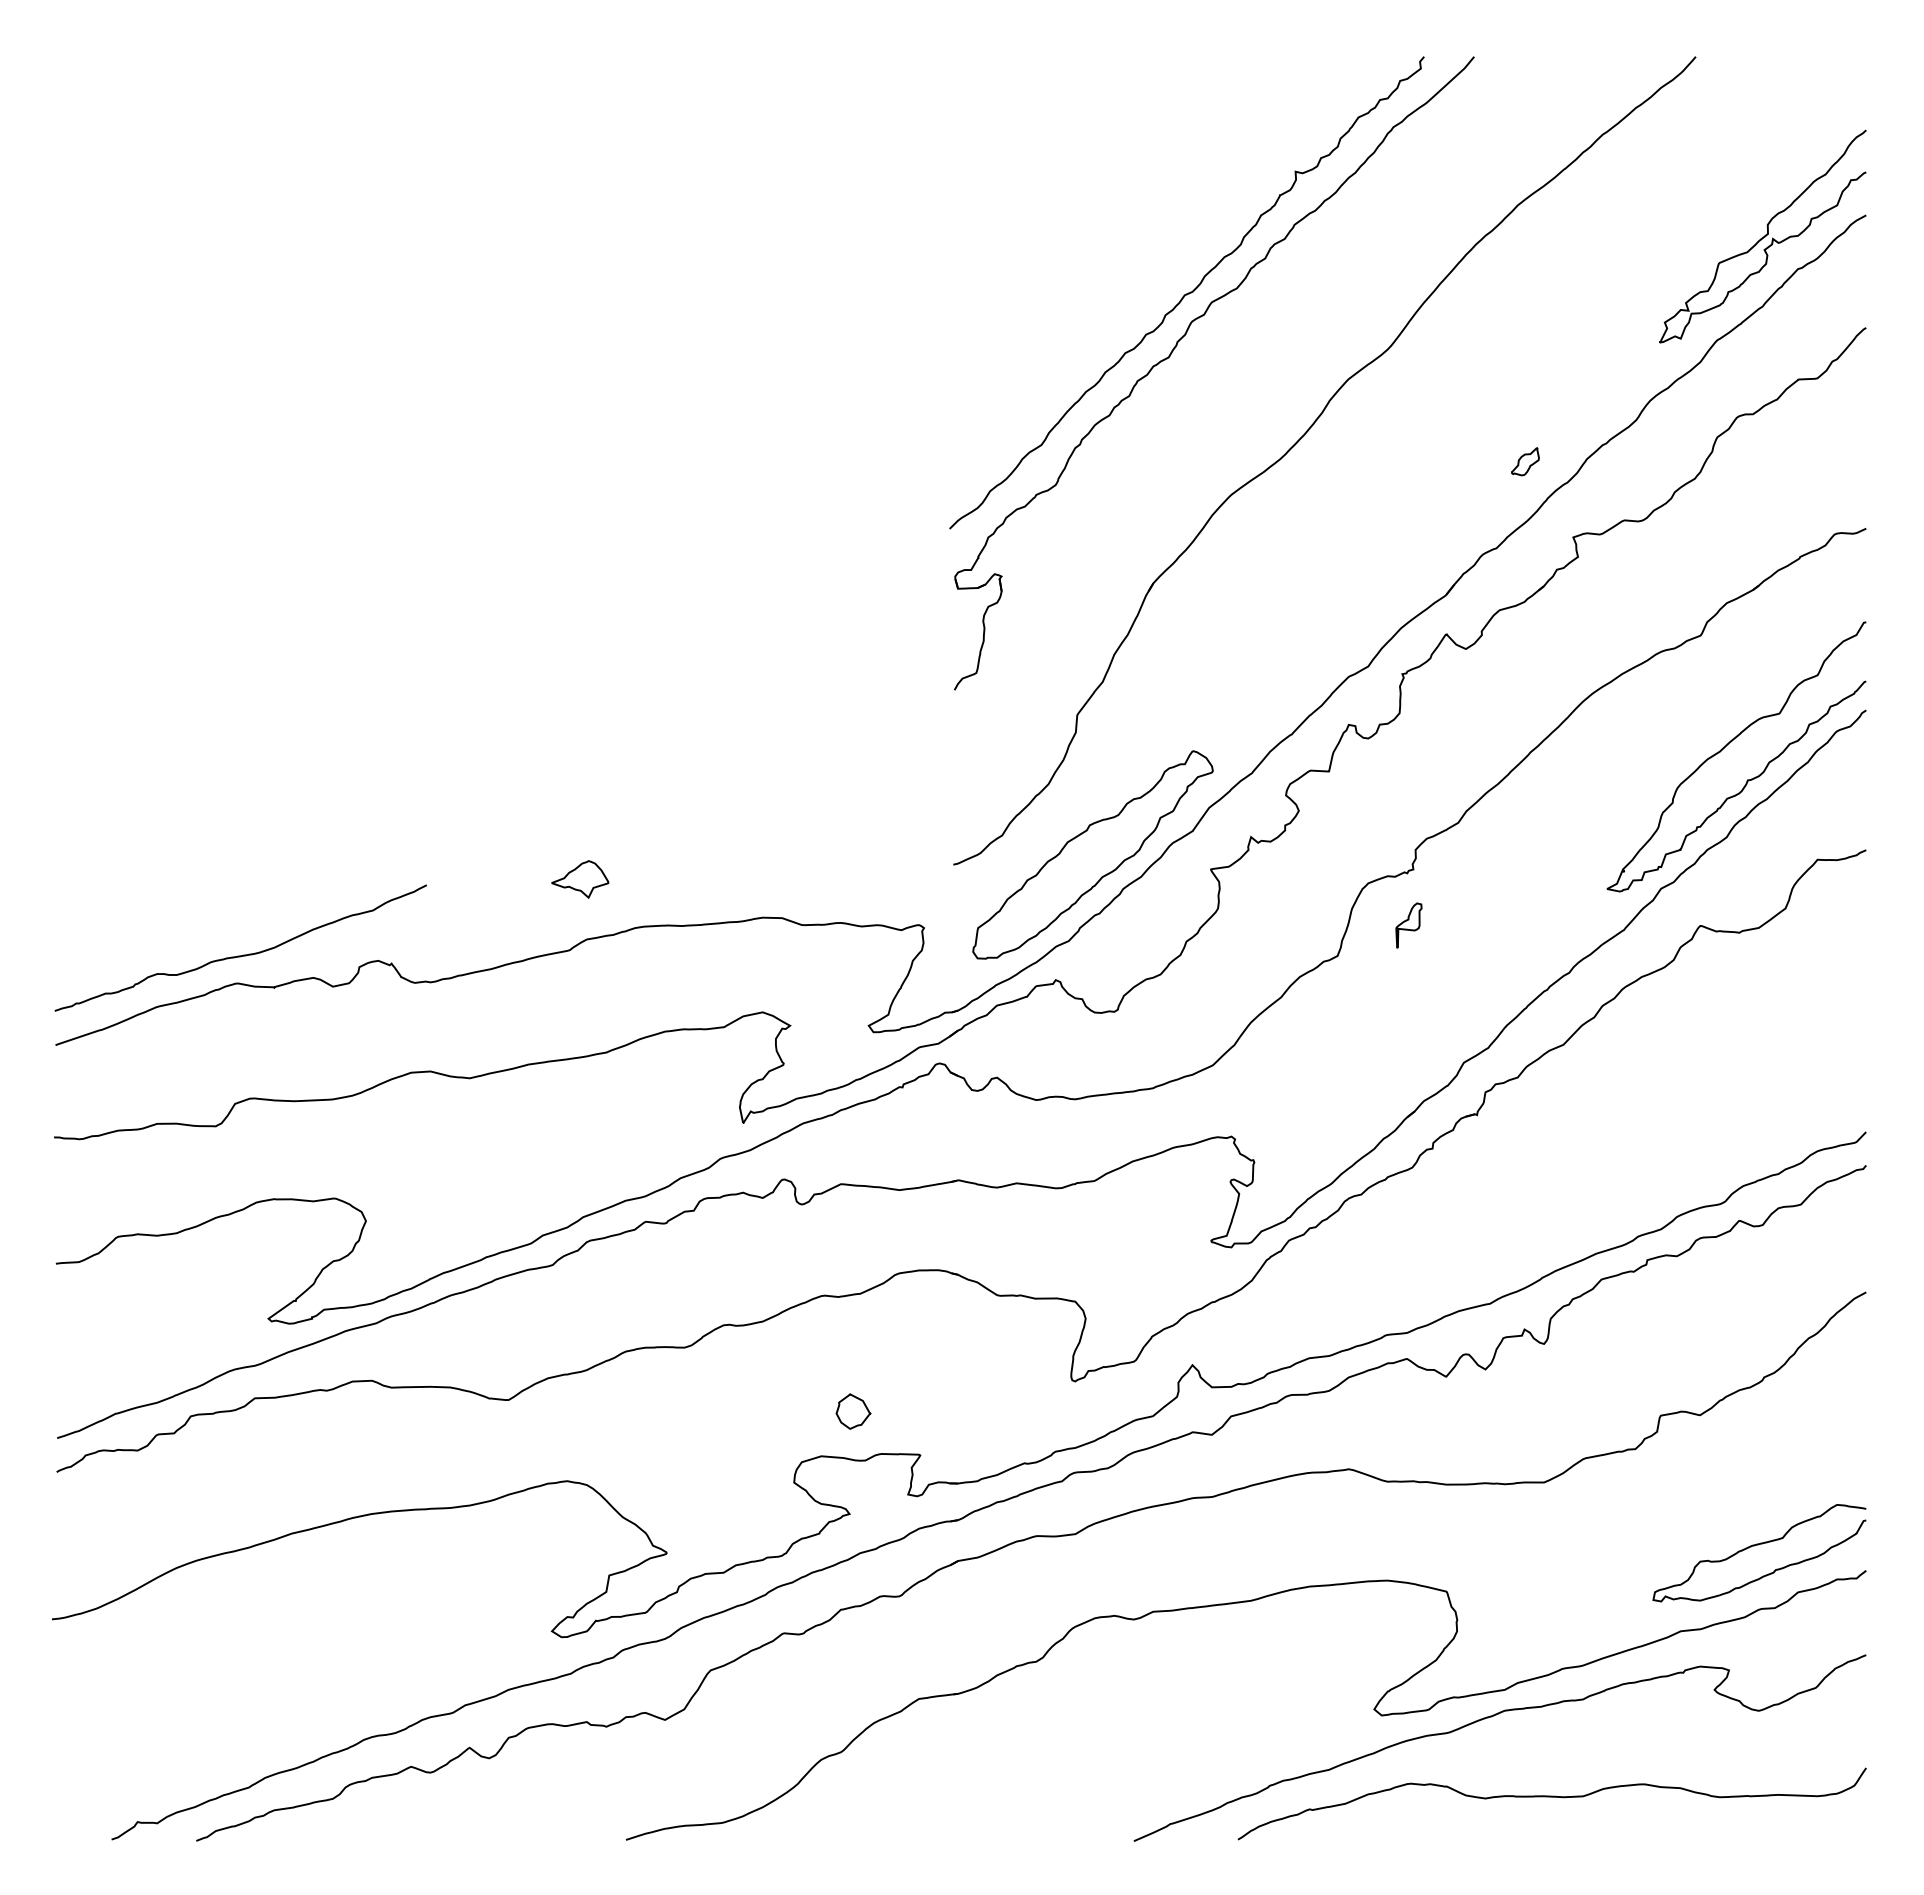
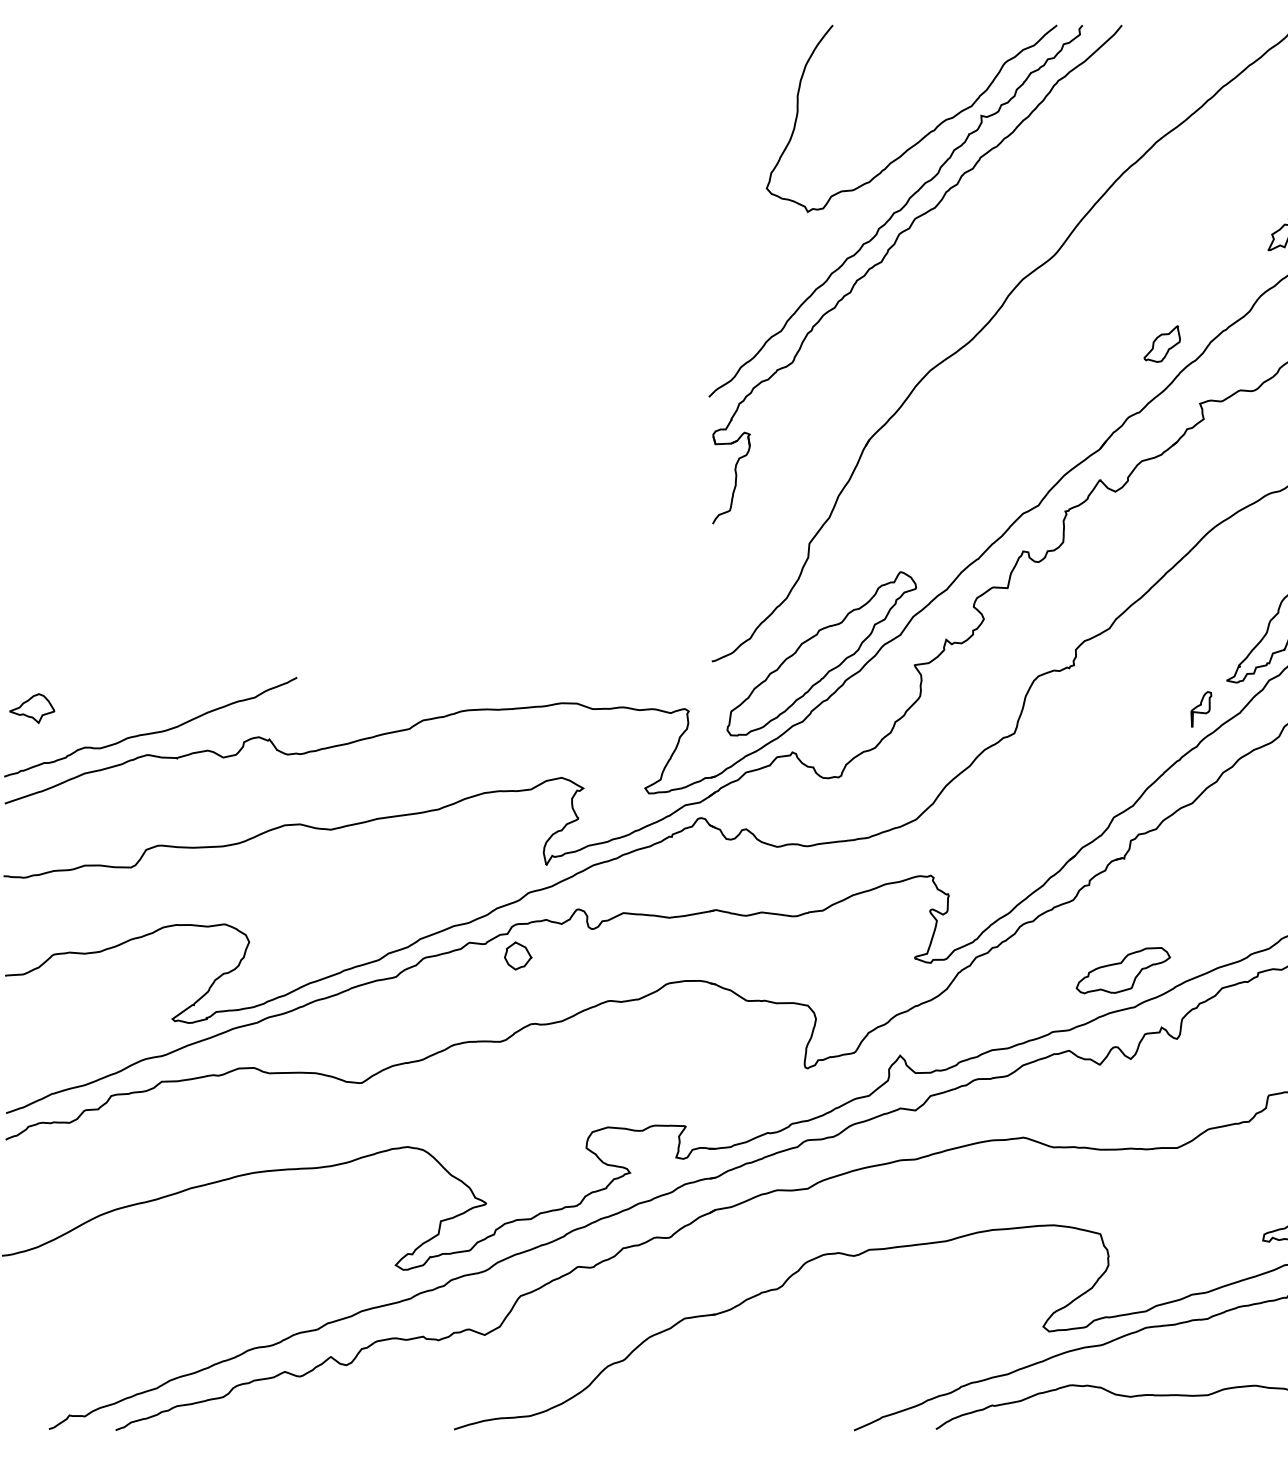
curve: (1225, 195) -> (926, 134), added
part: (1525, 461) -> (1162, 344), size x1.67
part: (580, 879) -> (32, 708), moved
part: (1408, 925) -> (1200, 709), moved
part: (1475, 1256) -> (1123, 970), added
part: (853, 1411) -> (518, 955), moved

